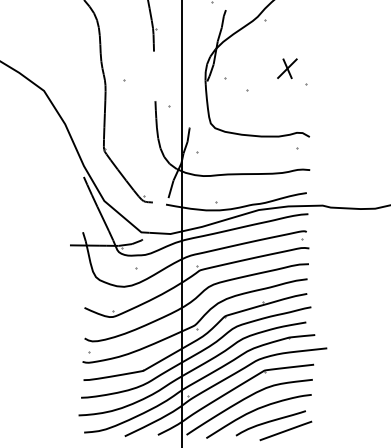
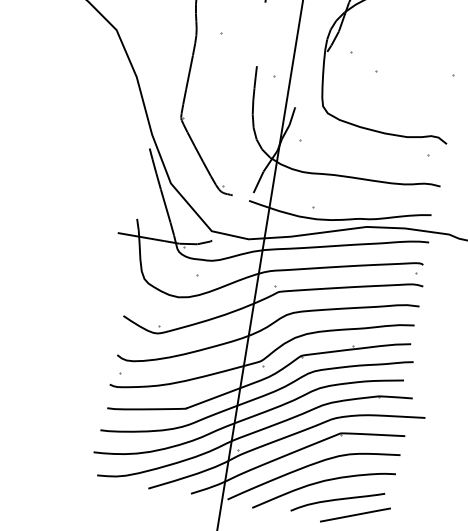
part: (287, 68) -> (432, 51), removed

